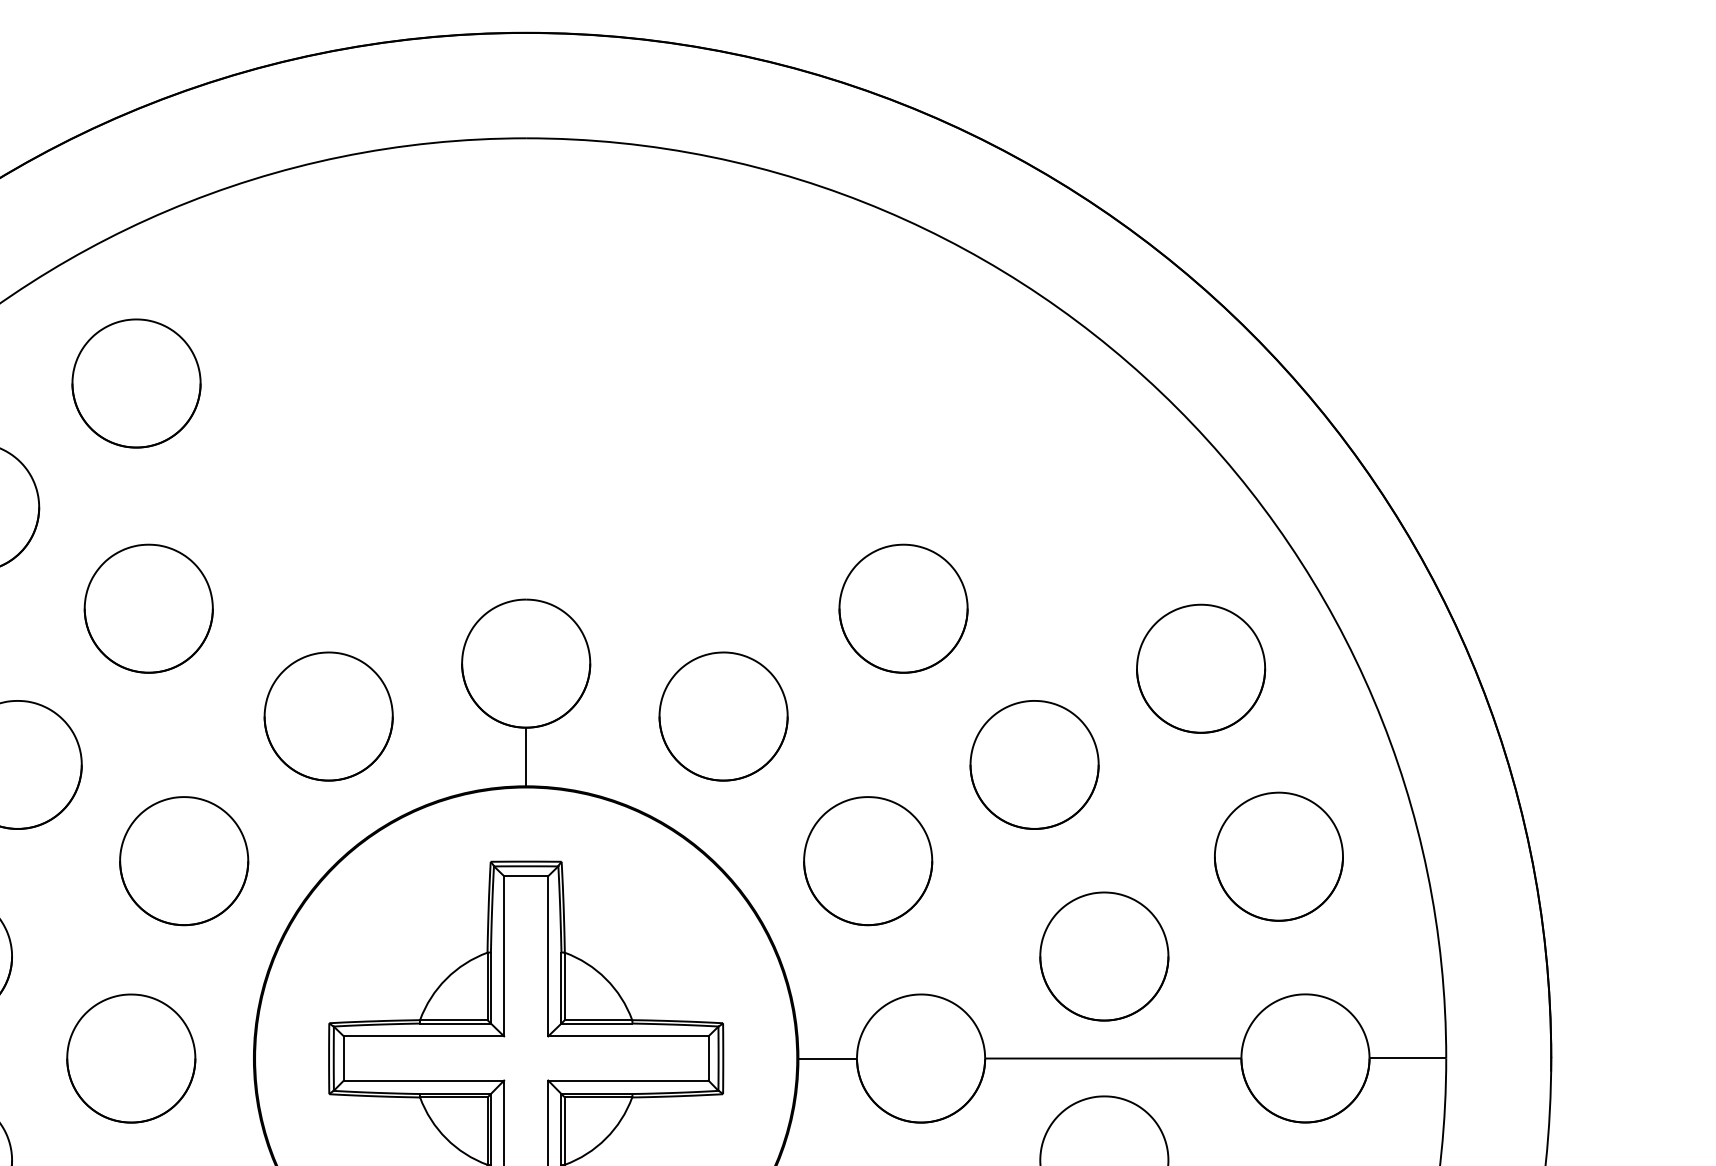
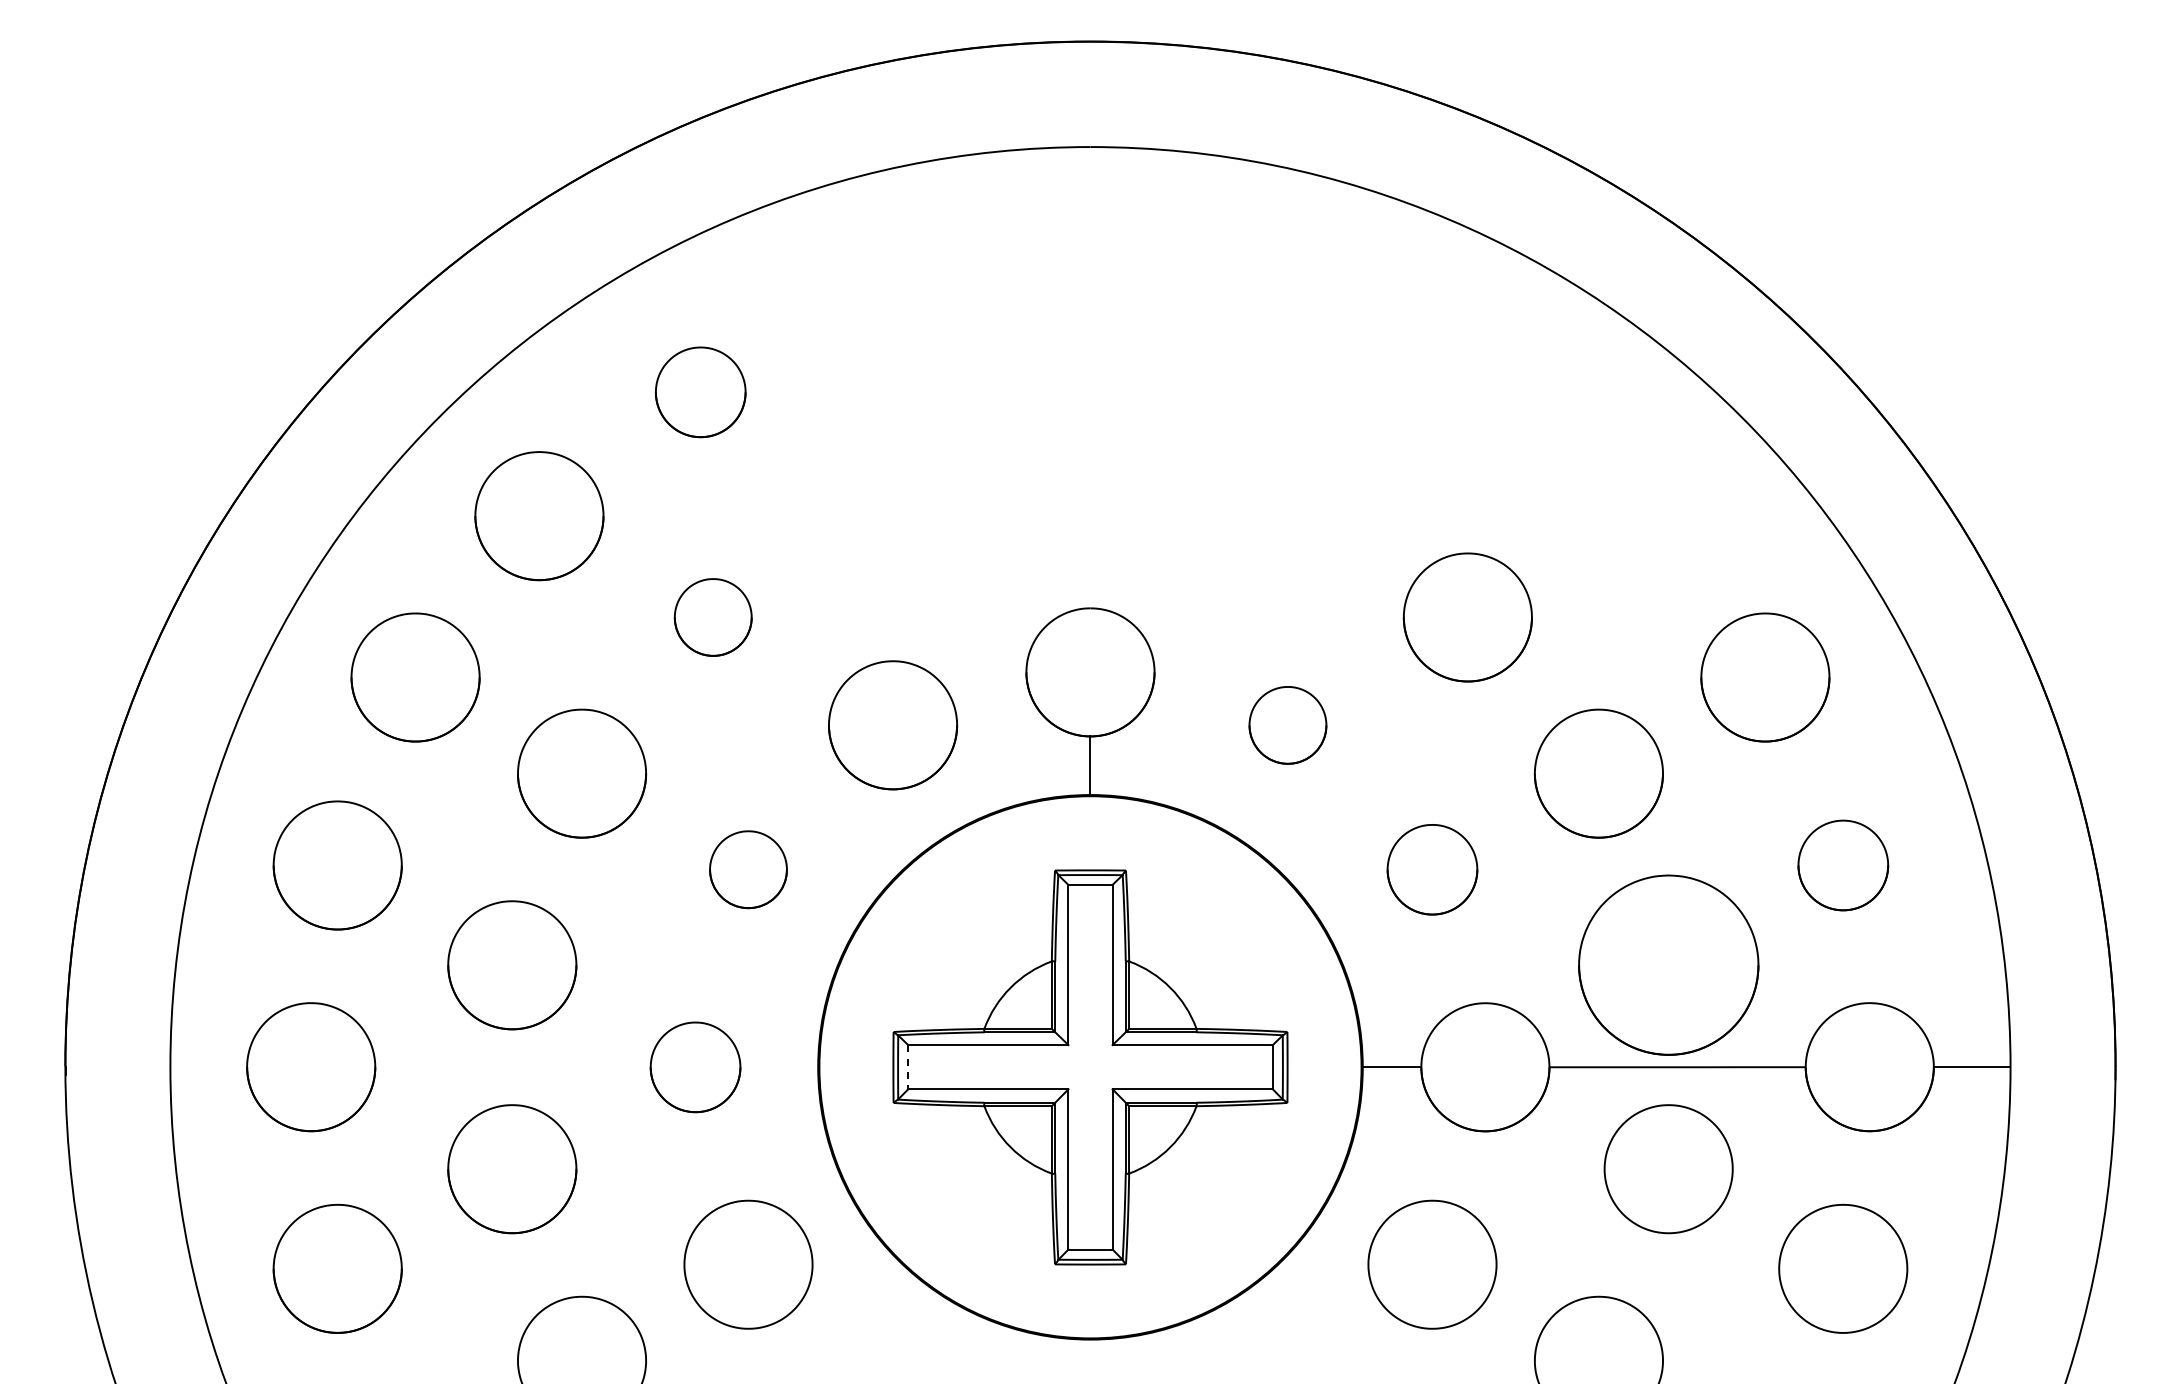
part: (136, 383) -> (700, 392), size x0.7
part: (149, 608) -> (713, 617), size x0.6
part: (723, 716) -> (1287, 725), size x0.6
part: (1279, 856) -> (1843, 865), size x0.7
part: (184, 860) -> (748, 869), size x0.6
part: (868, 860) -> (1432, 869), size x0.7
part: (1104, 956) -> (1668, 965), size x1.4
part: (131, 1058) -> (695, 1067), size x0.7
line: (344, 1058) -> (908, 1067), solid -> dashed

